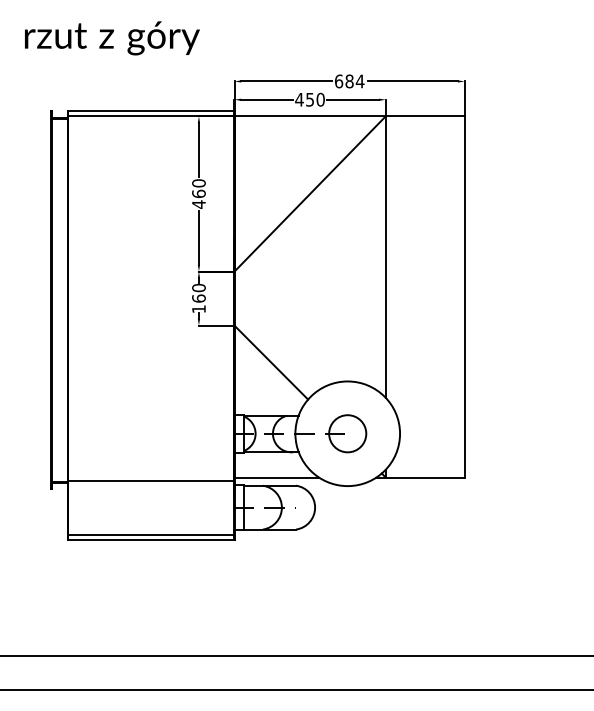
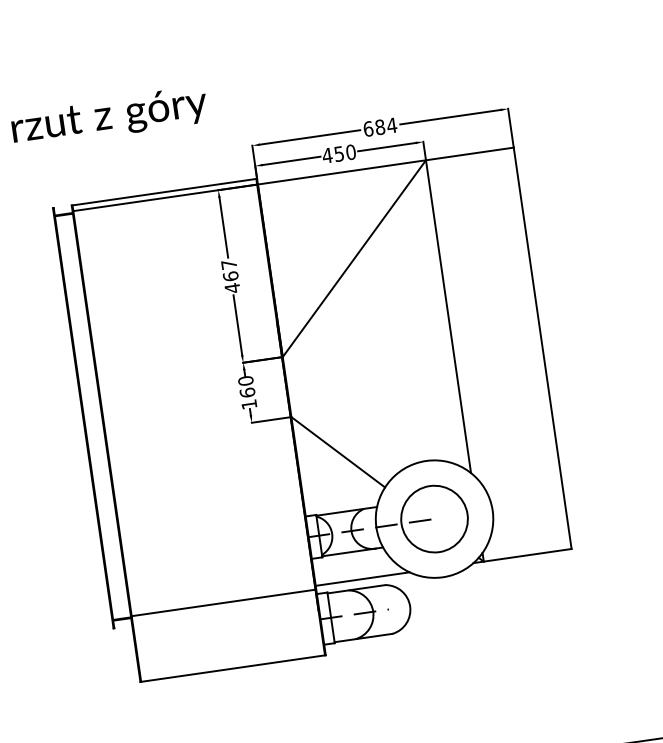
text: (198, 183) -> (228, 264), 460 -> 467
circle: (347, 433) -> (434, 518), size x1.6
line: (150, 534) -> (231, 662), removed

